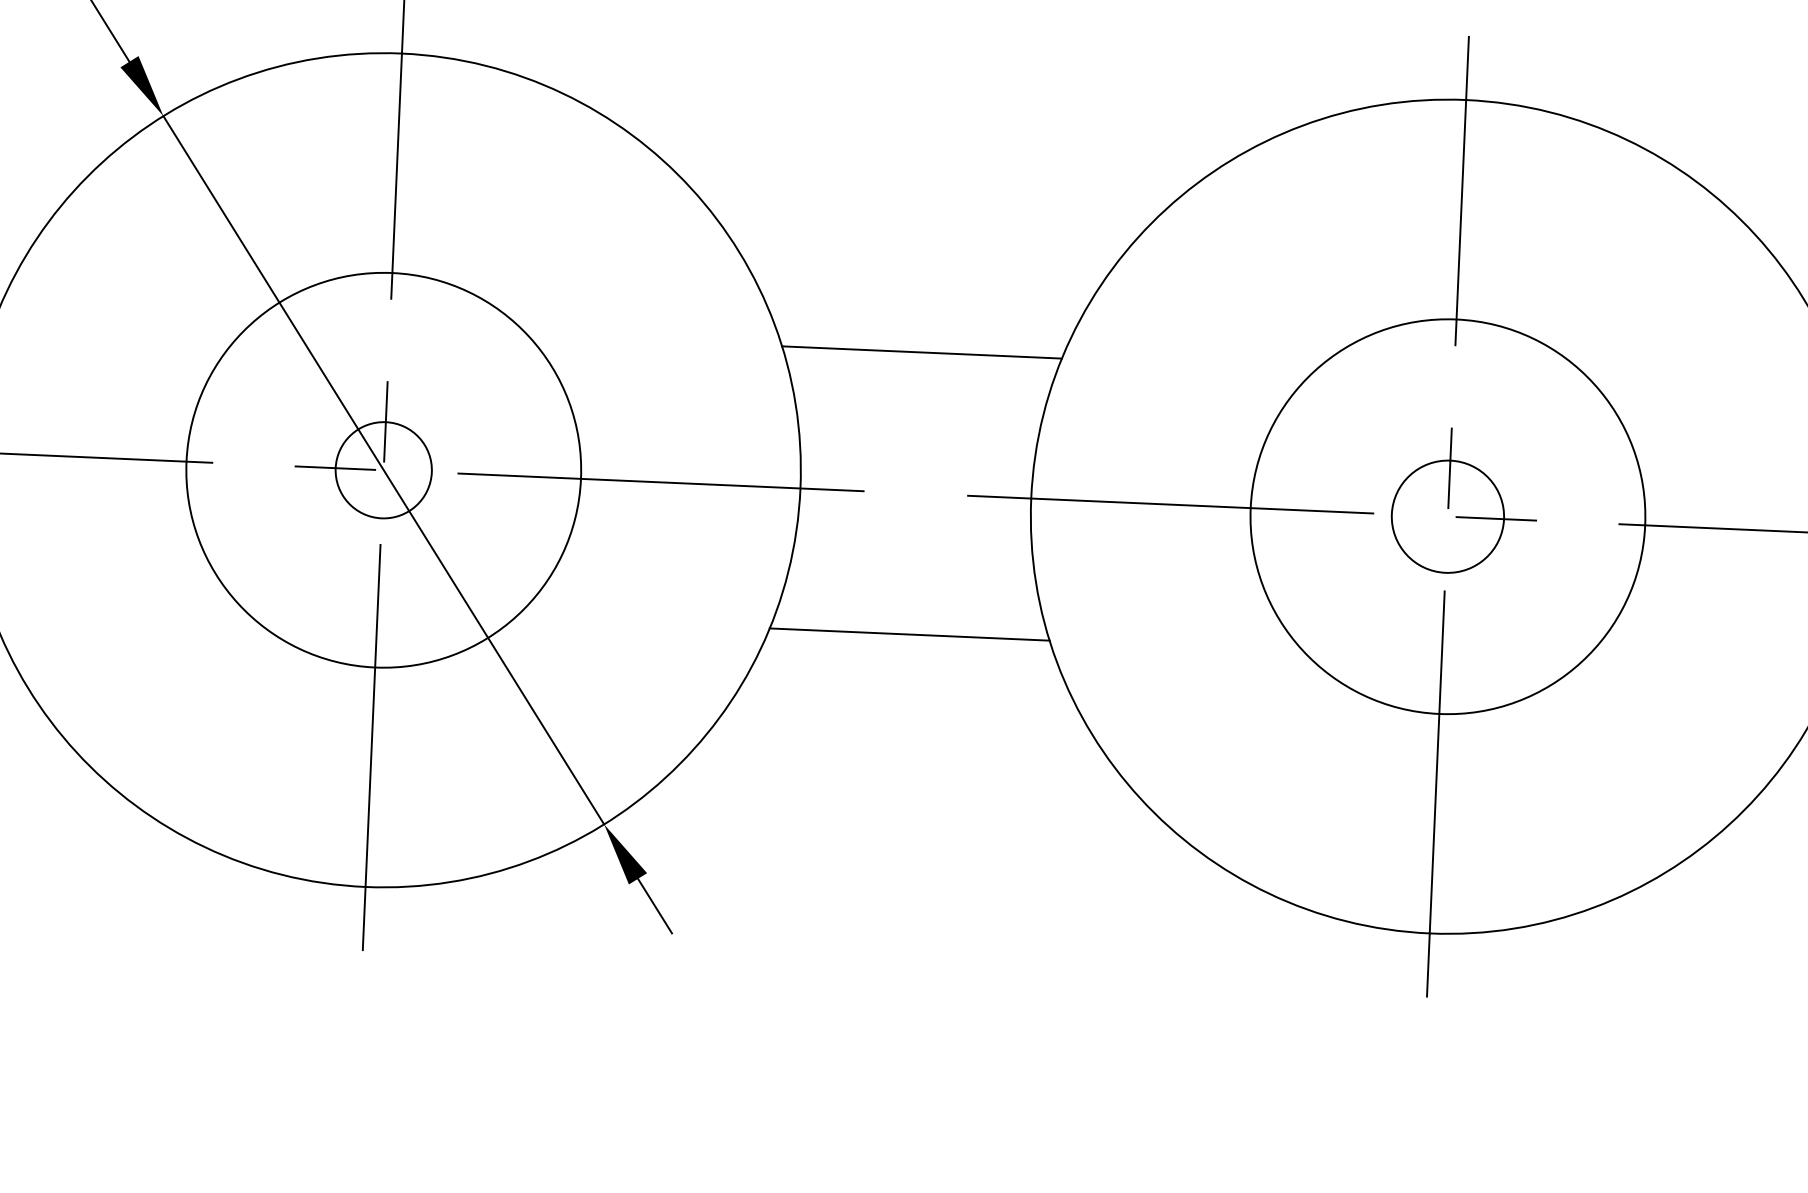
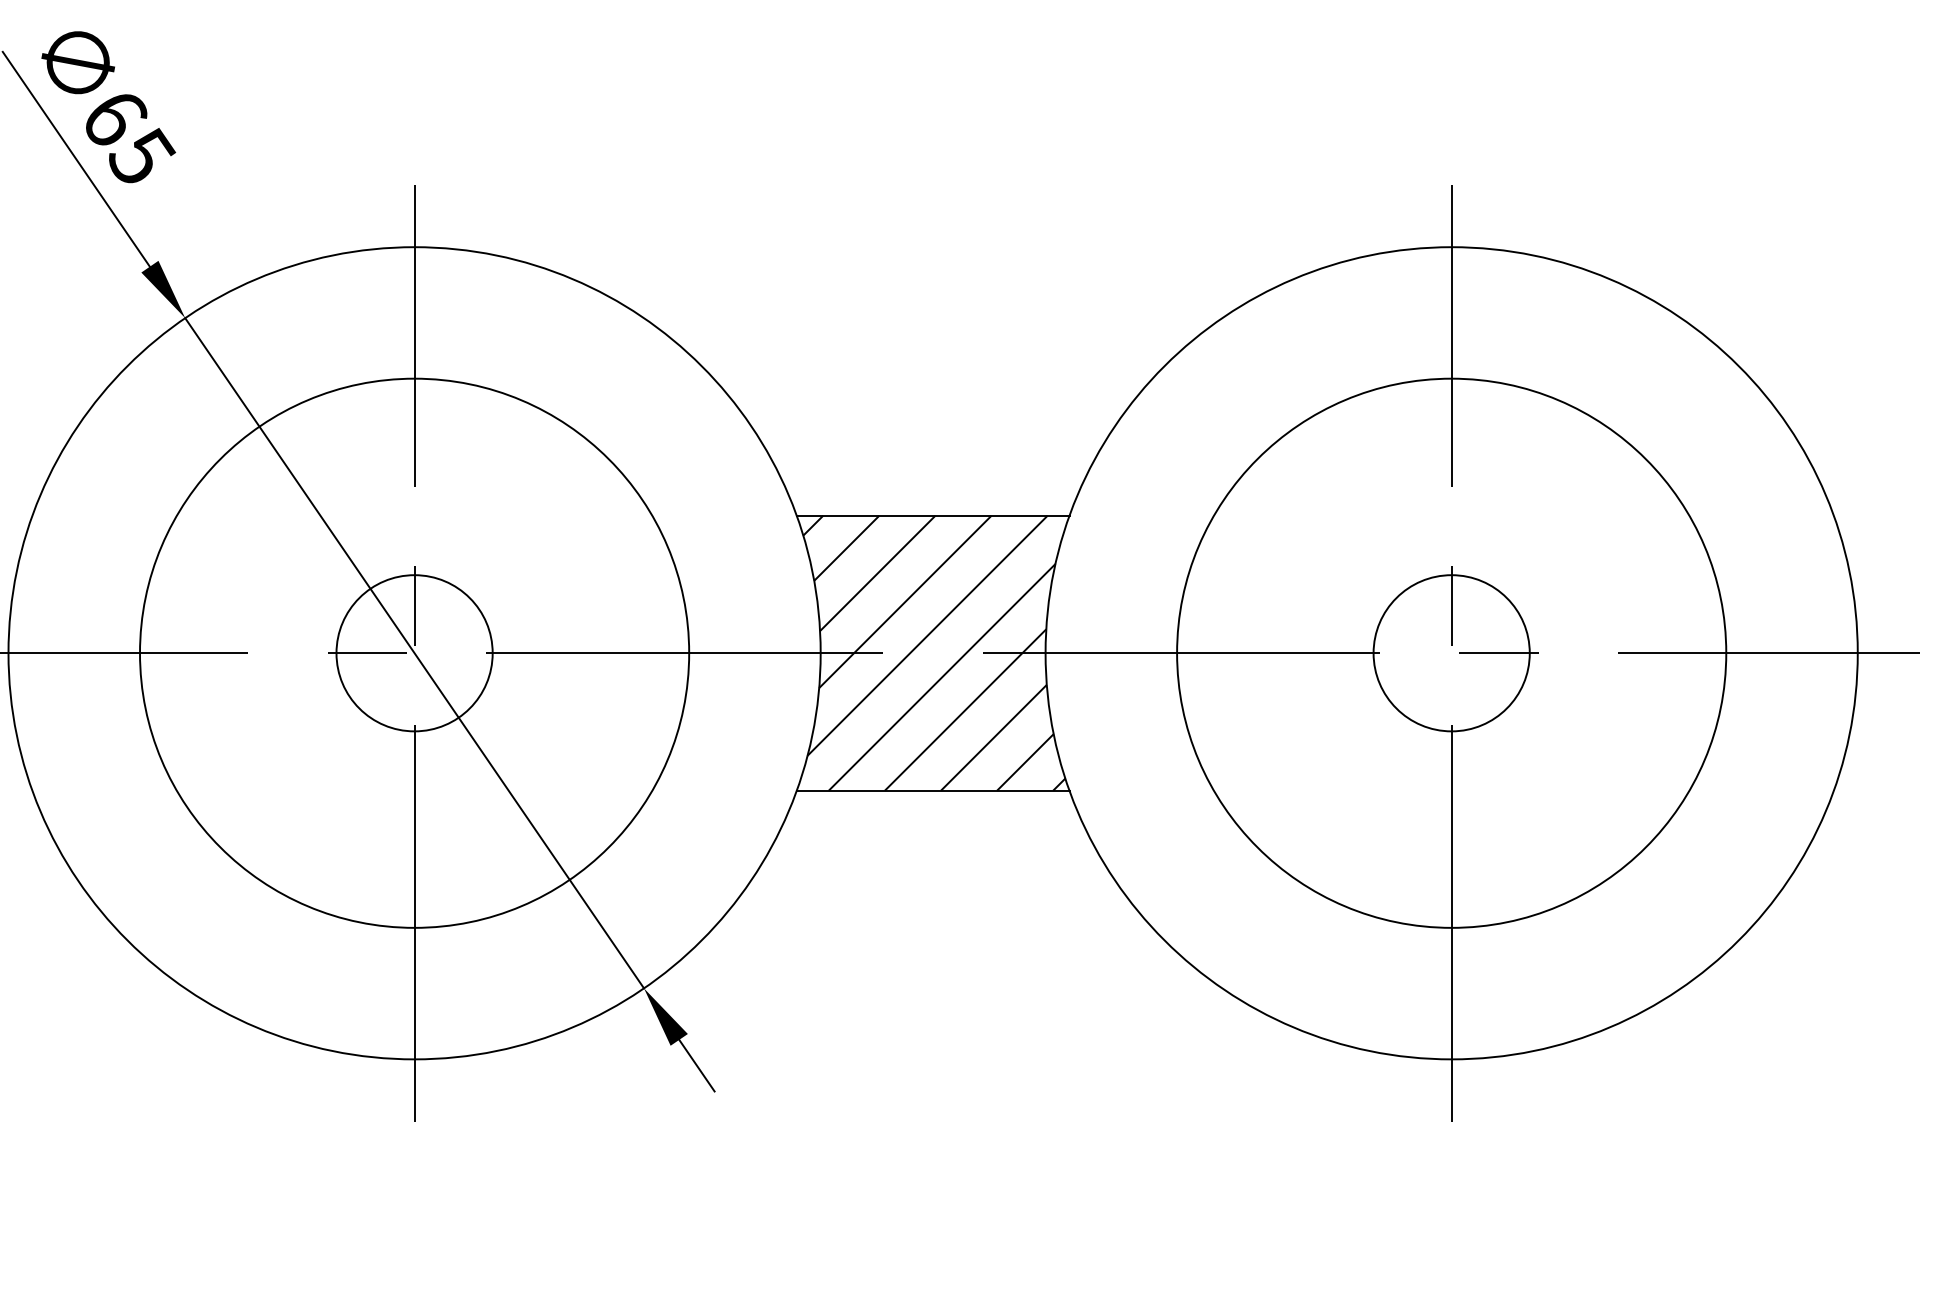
circle: (383, 469) -> (414, 652), size x1.43
circle: (383, 470) -> (414, 653), size x1.67
hatch: (917, 492) -> (934, 652), added
circle: (1447, 515) -> (1451, 652), size x1.43
circle: (1447, 516) -> (1451, 653), size x1.43

